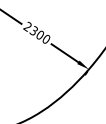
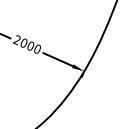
text: (33, 30) -> (23, 42), 2300 -> 2000

